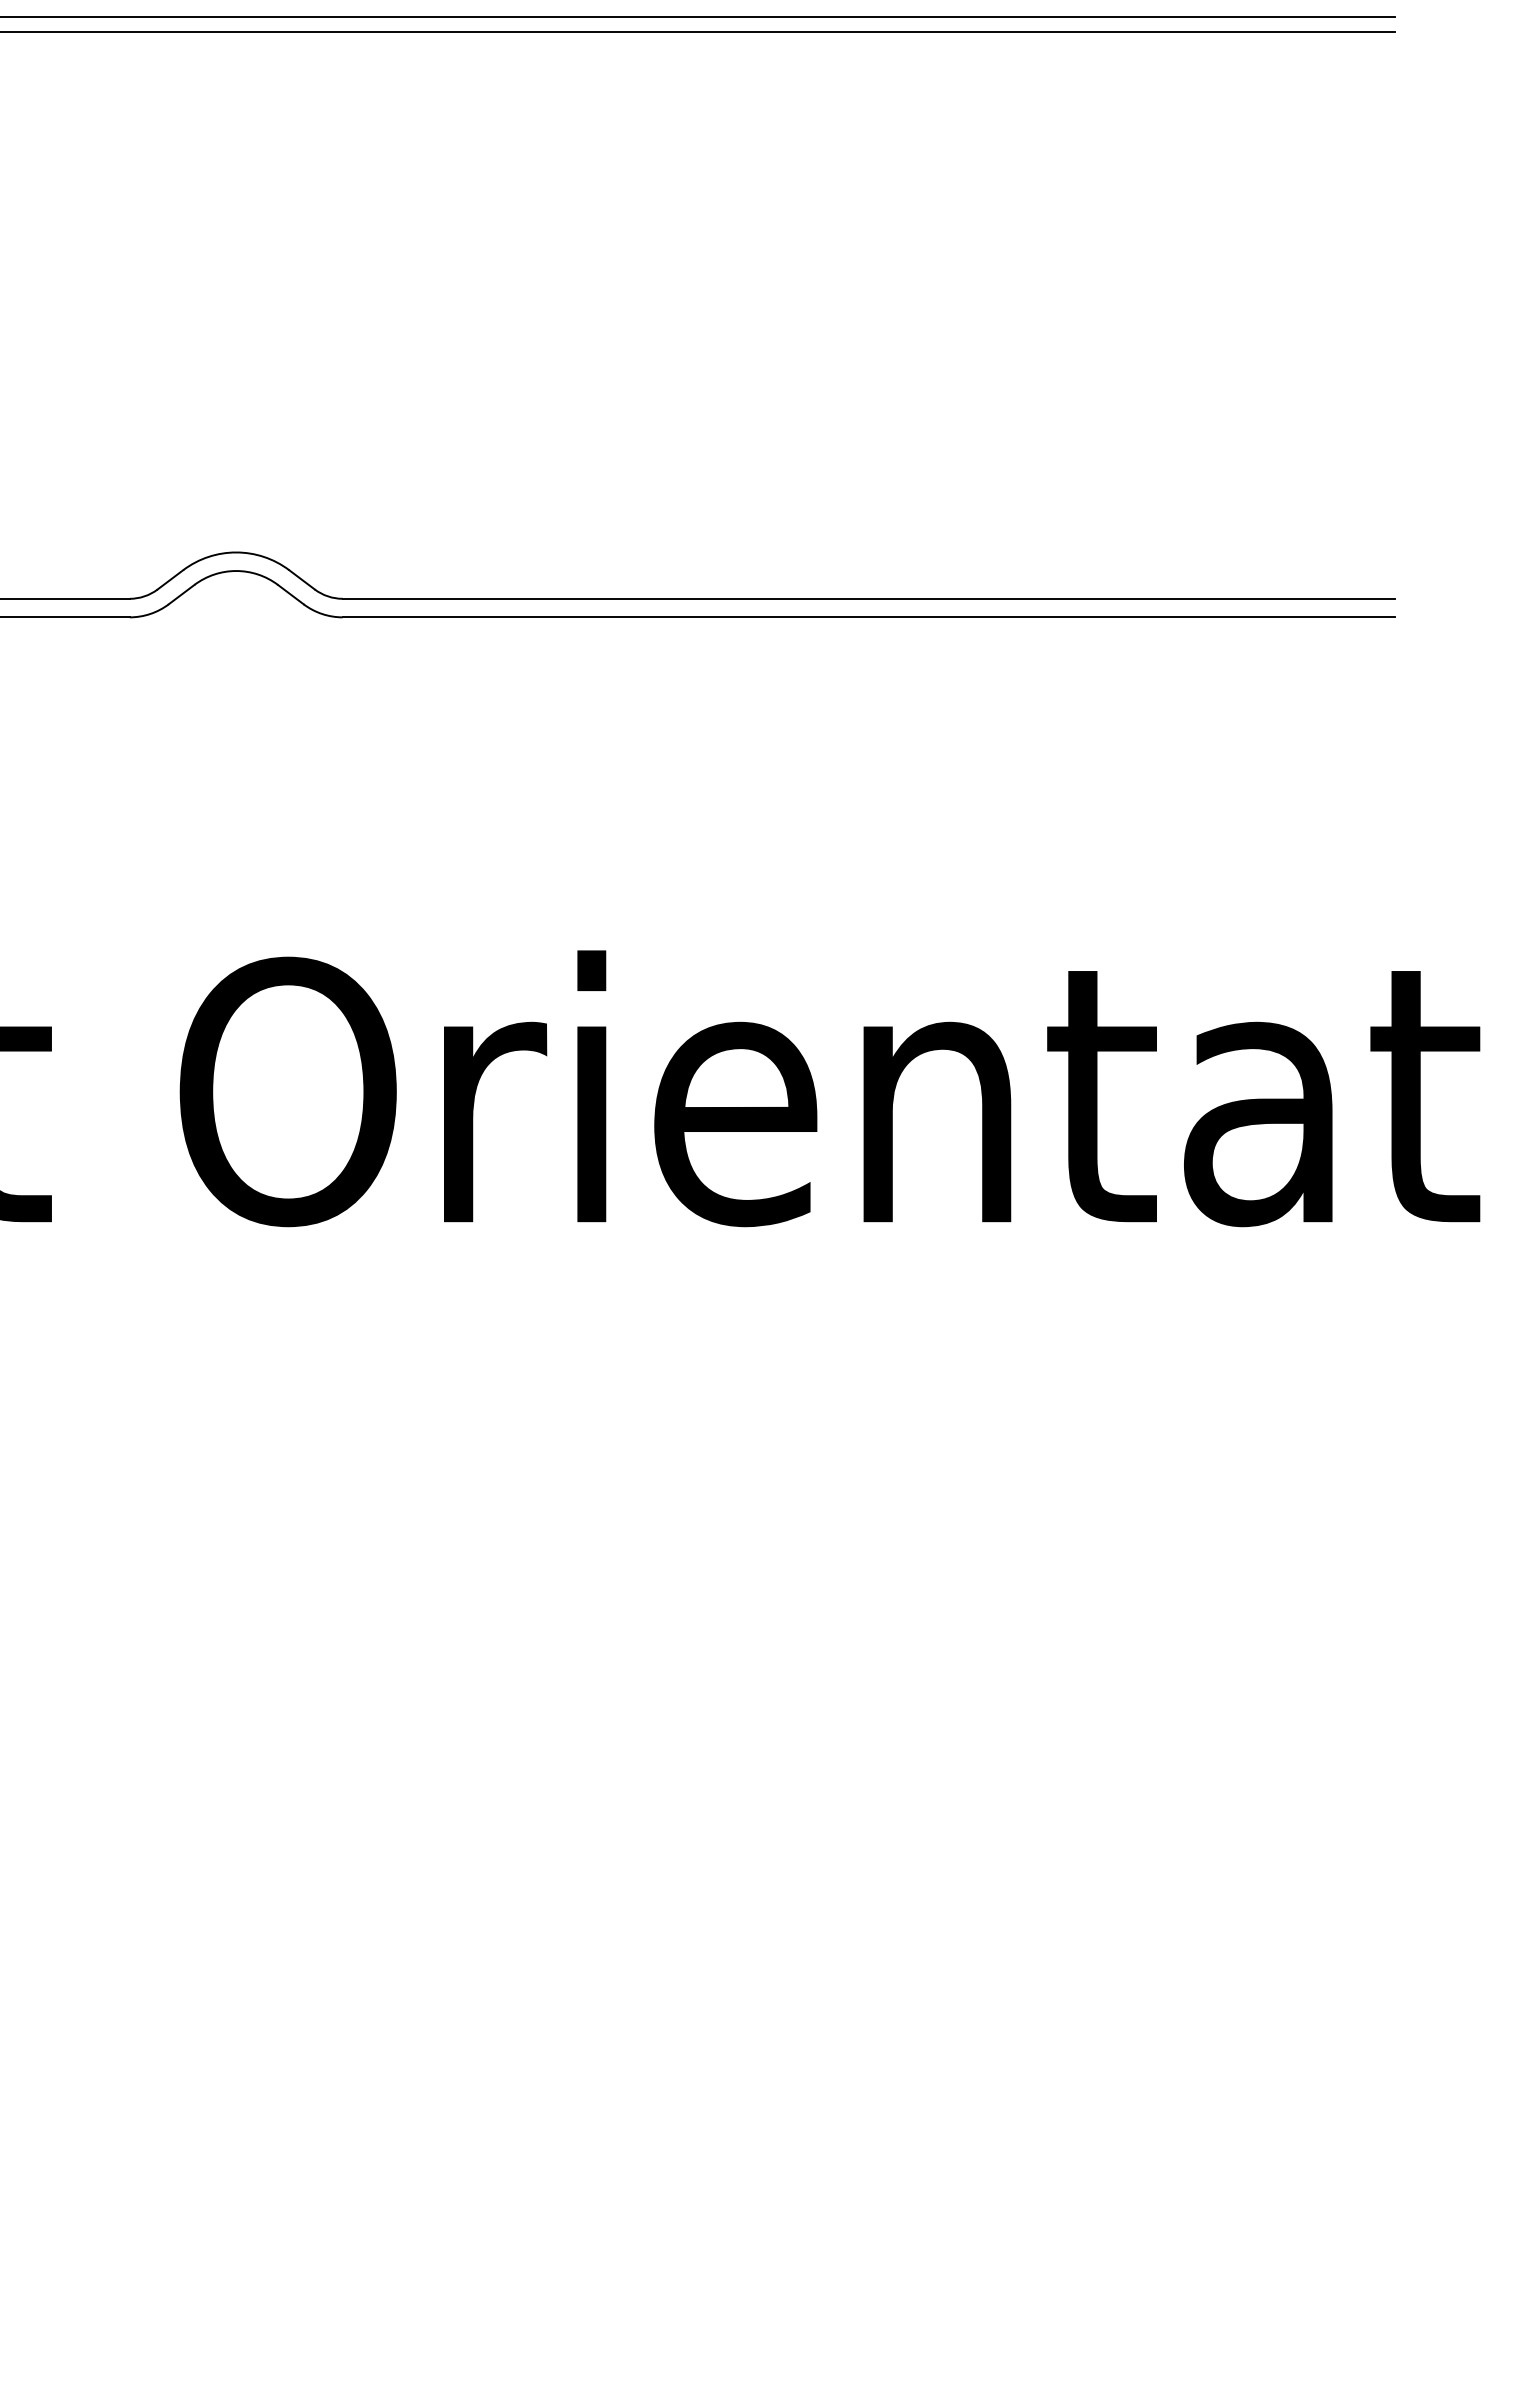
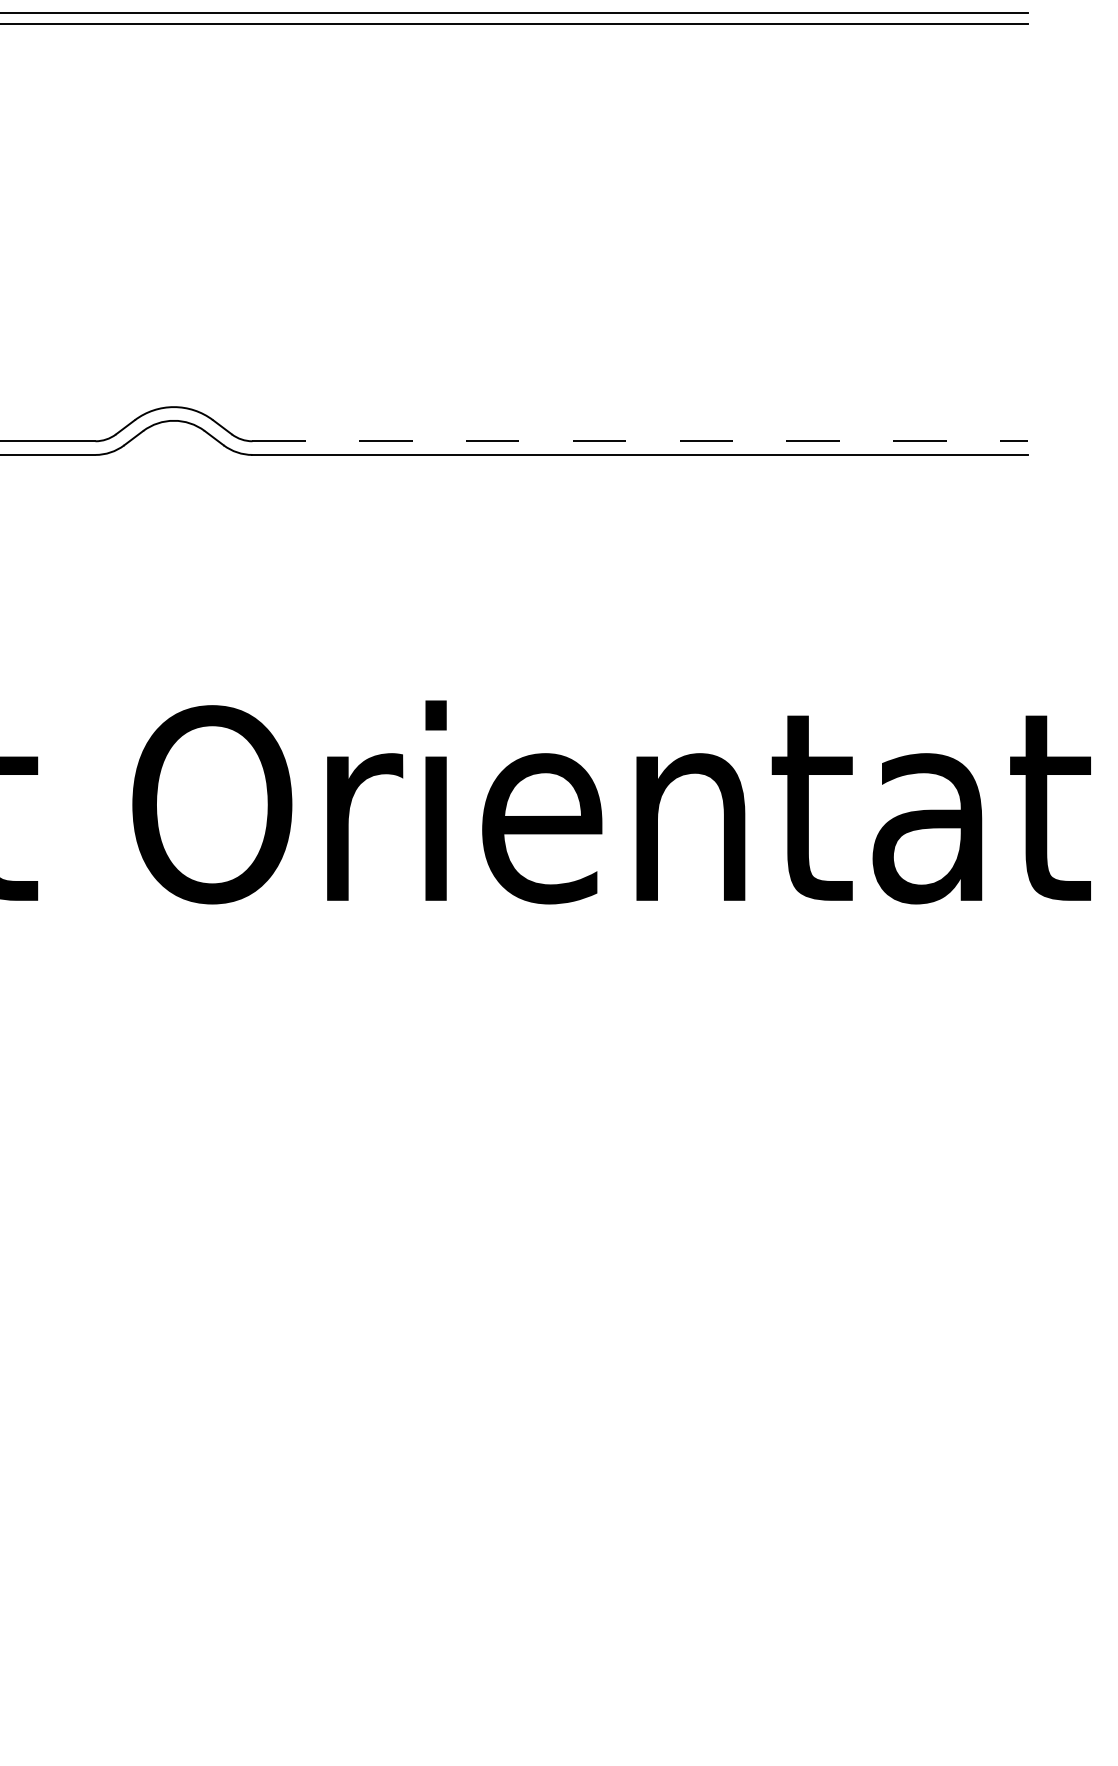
line: (869, 598) -> (640, 441), solid -> dashed

